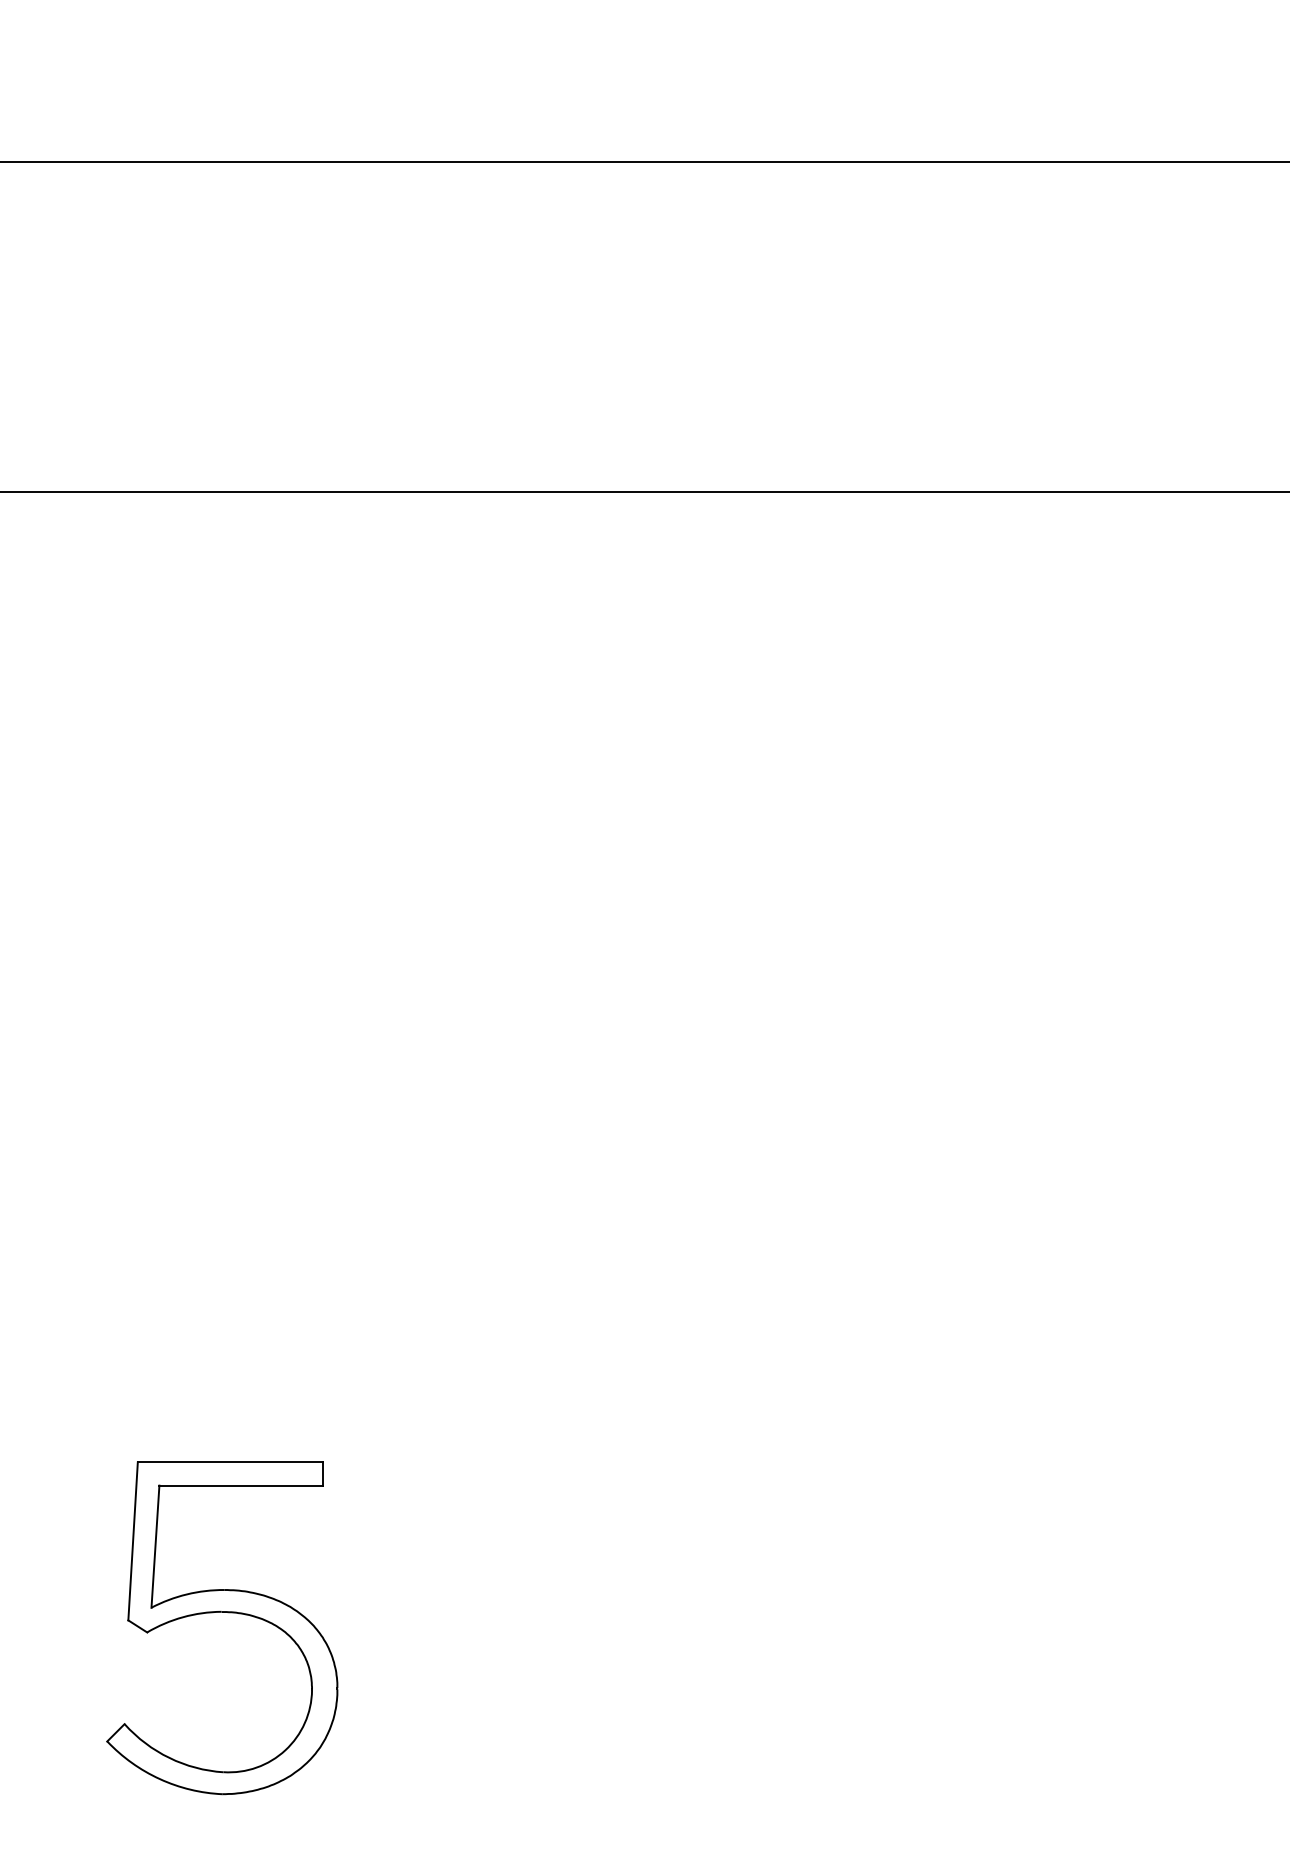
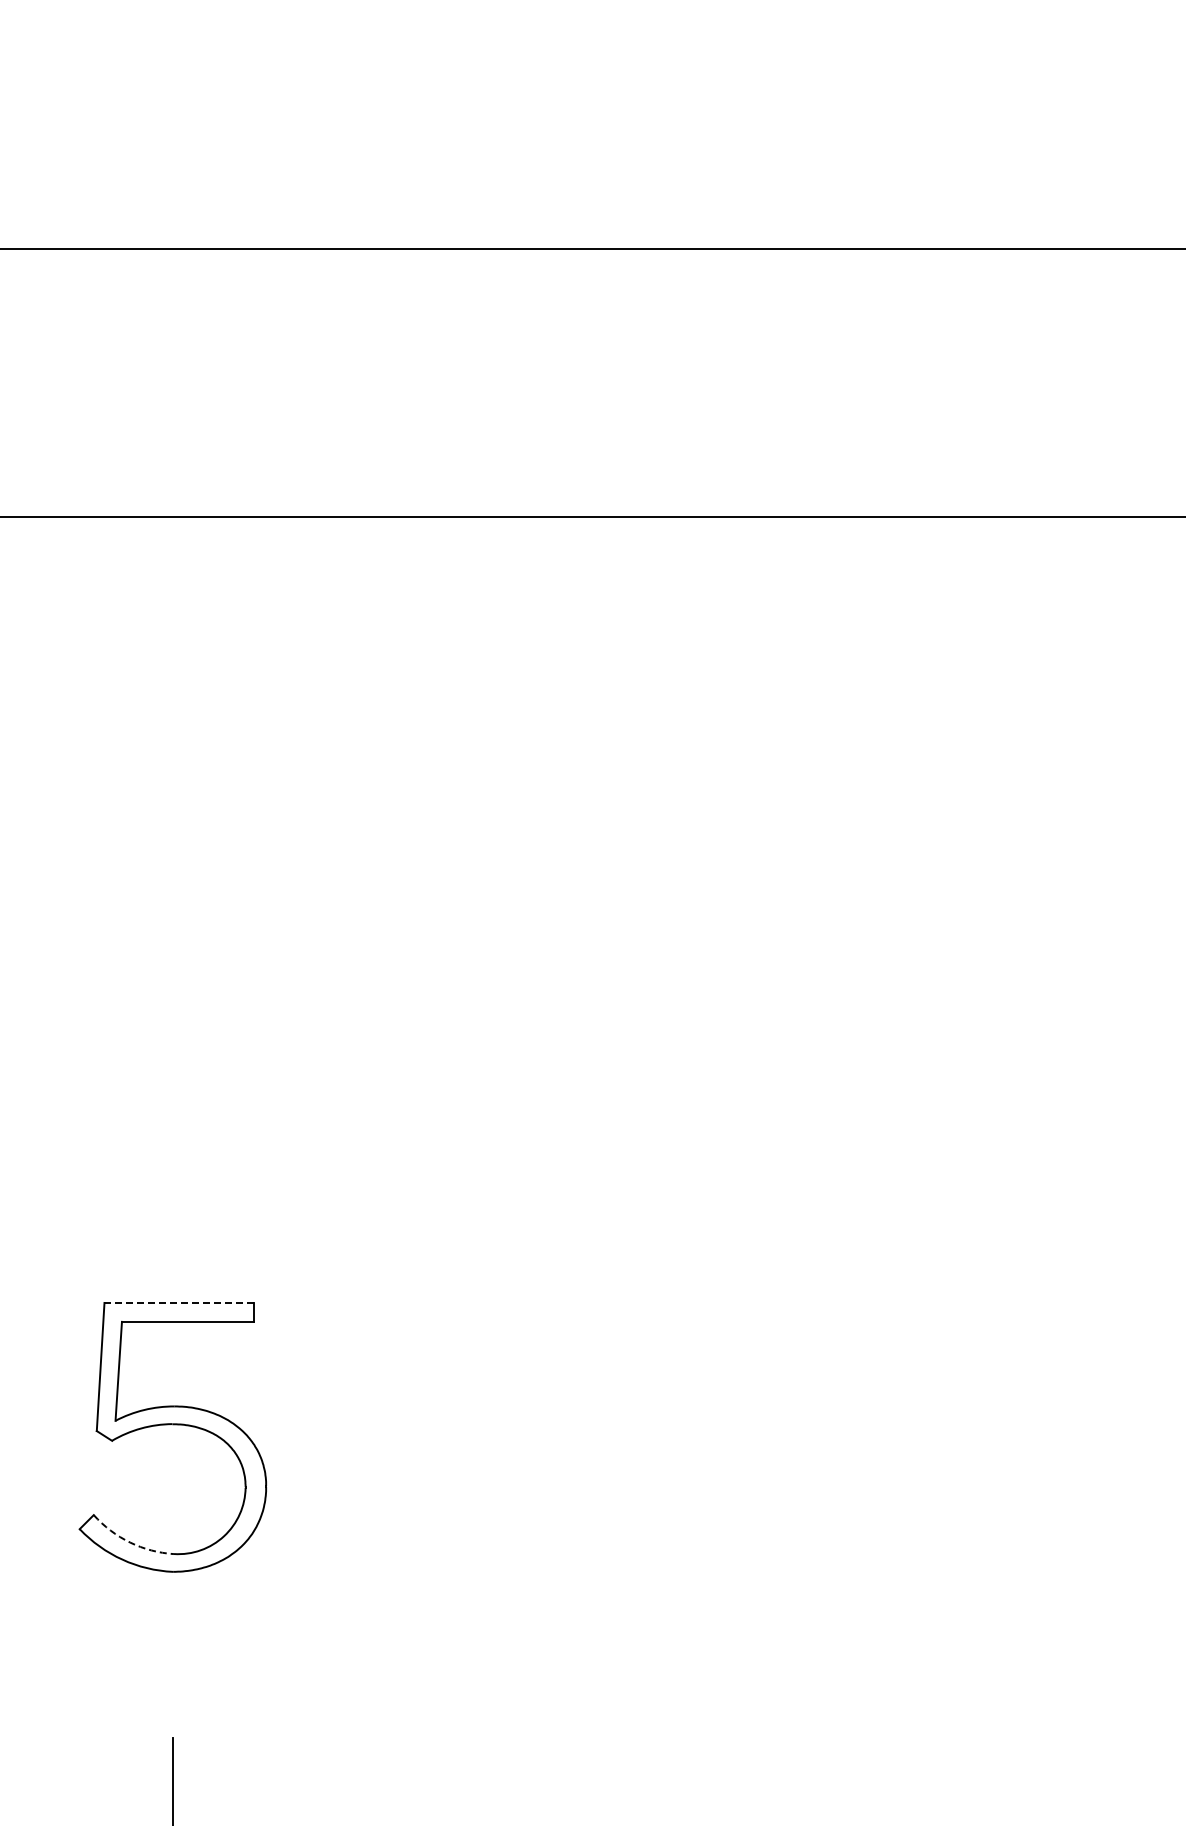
line: (230, 1461) -> (179, 1302), solid -> dashed
arc: (169, 1757) -> (130, 1542), solid -> dashed

